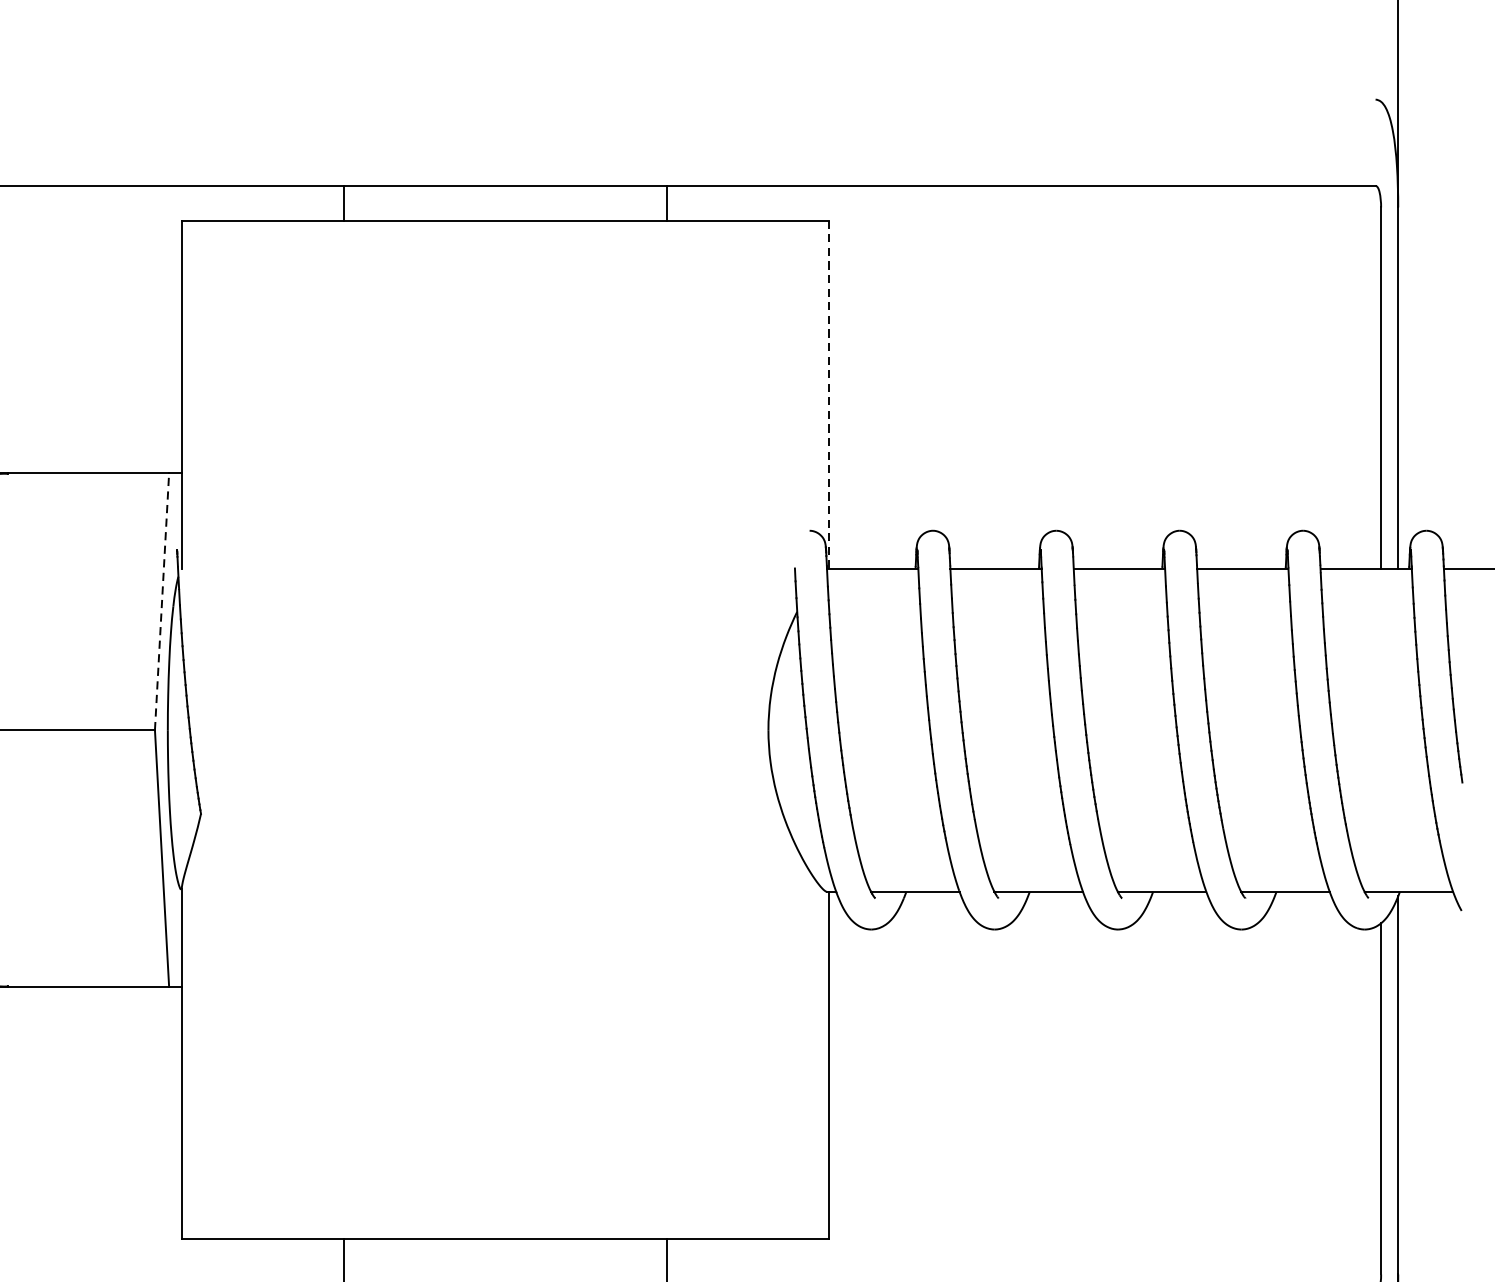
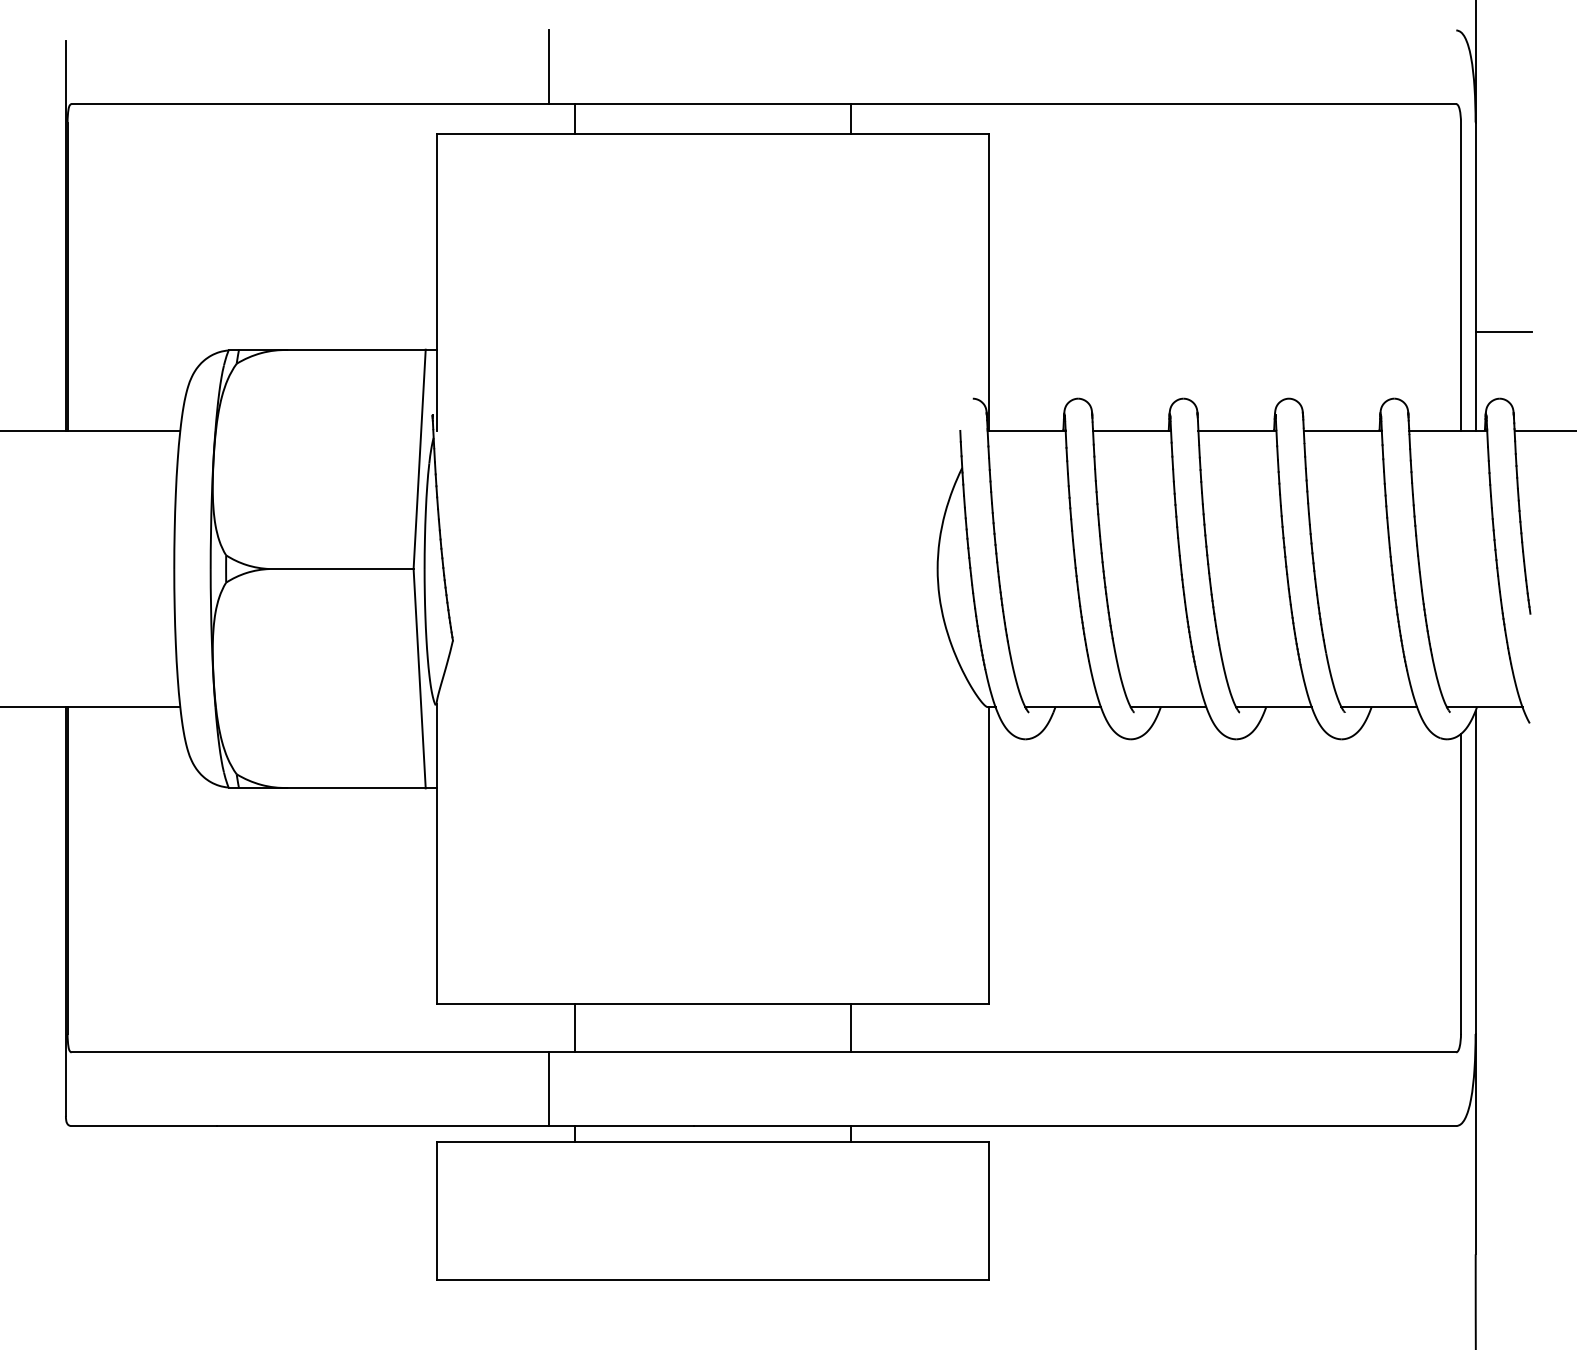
line: (314, 143) -> (549, 67), added
line: (827, 393) -> (988, 281), dashed -> solid
line: (1430, 452) -> (1503, 331), added
line: (161, 601) -> (419, 459), dashed -> solid

